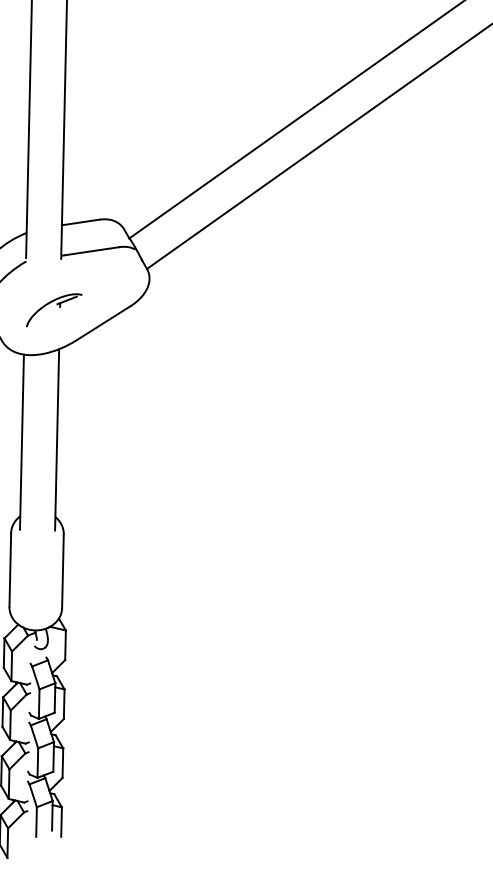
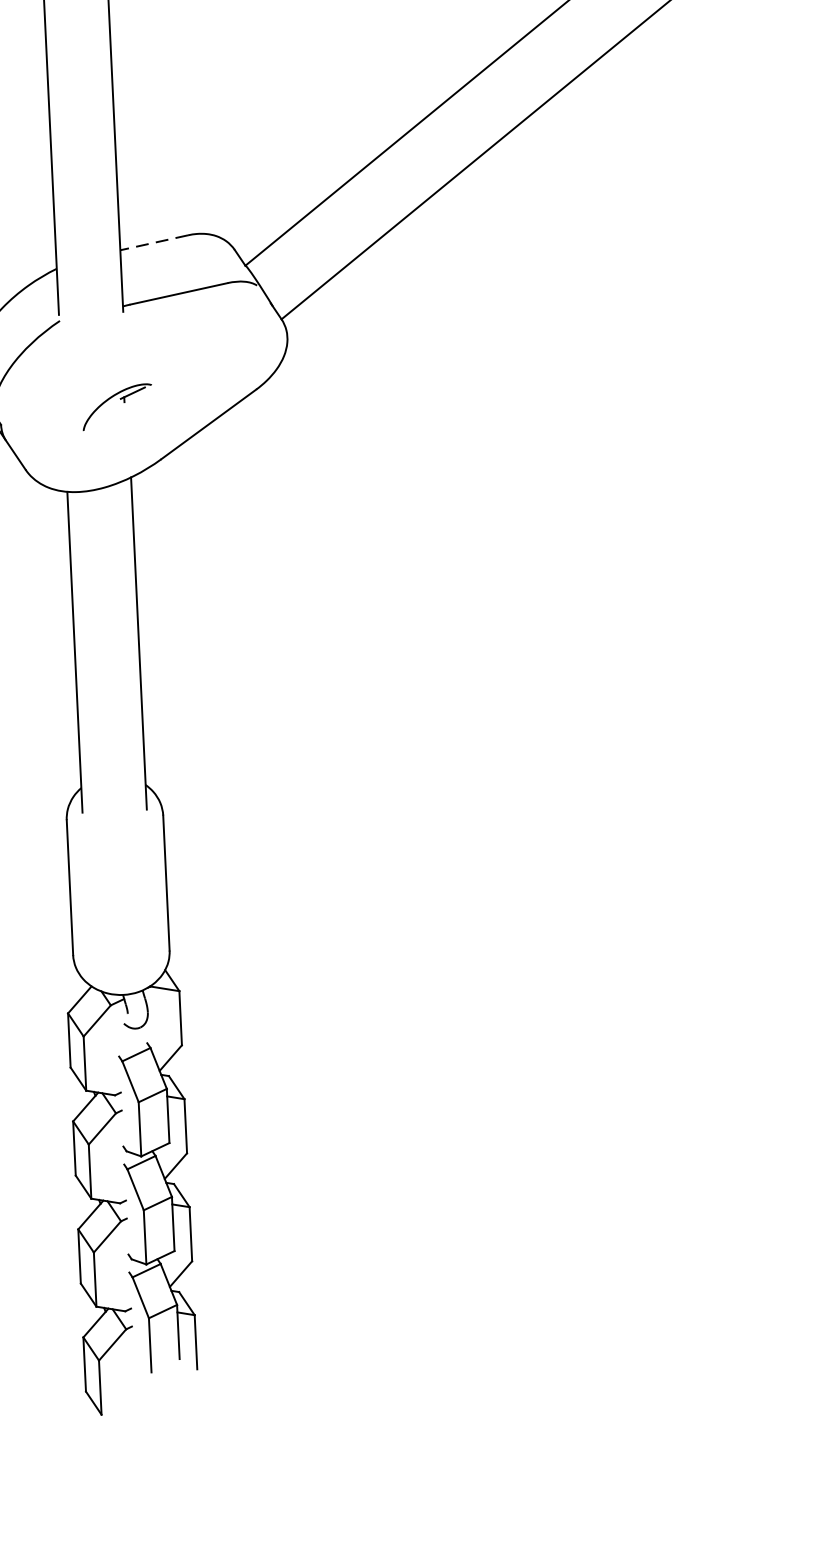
line: (80, 222) -> (153, 242), solid -> dashed
part: (54, 310) -> (117, 407), size x0.7

